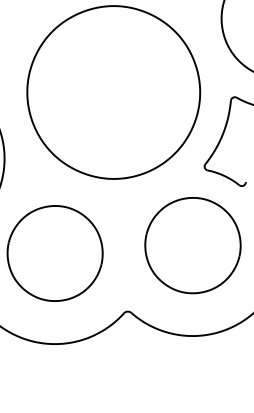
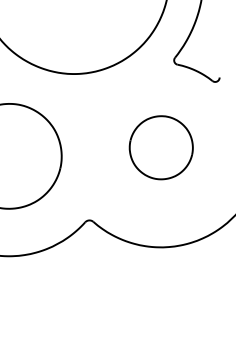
part: (192, 245) -> (160, 147), size x0.6

